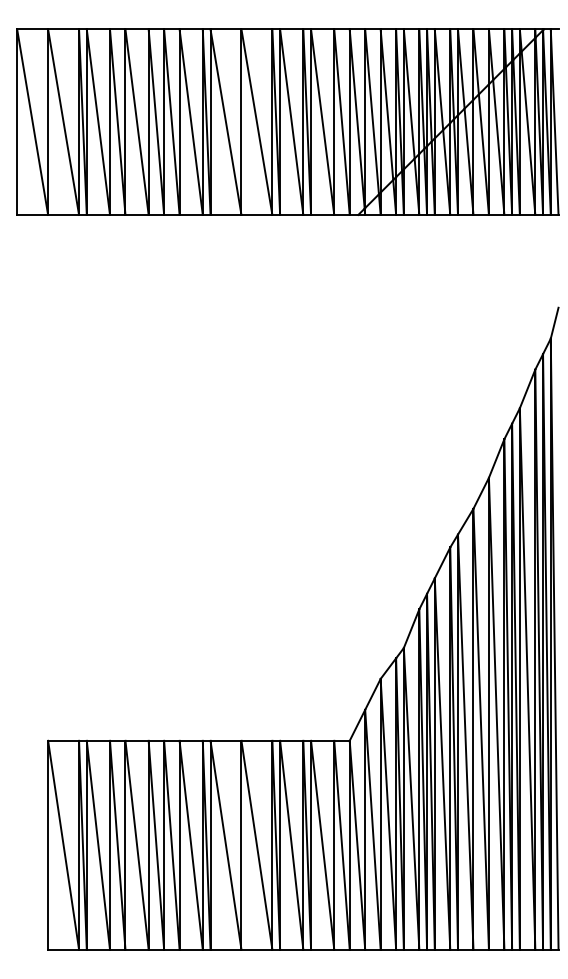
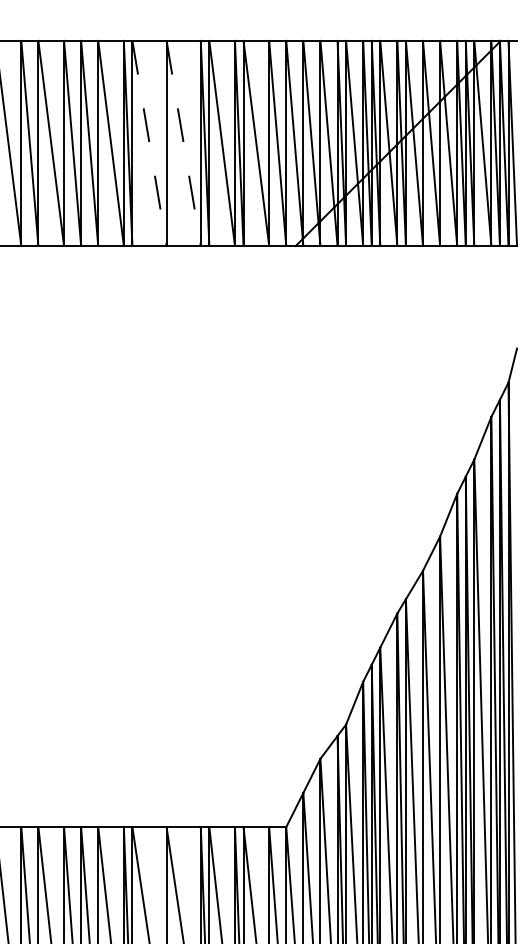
line: (226, 122) -> (150, 143), solid -> dashed
line: (257, 122) -> (184, 143), solid -> dashed

